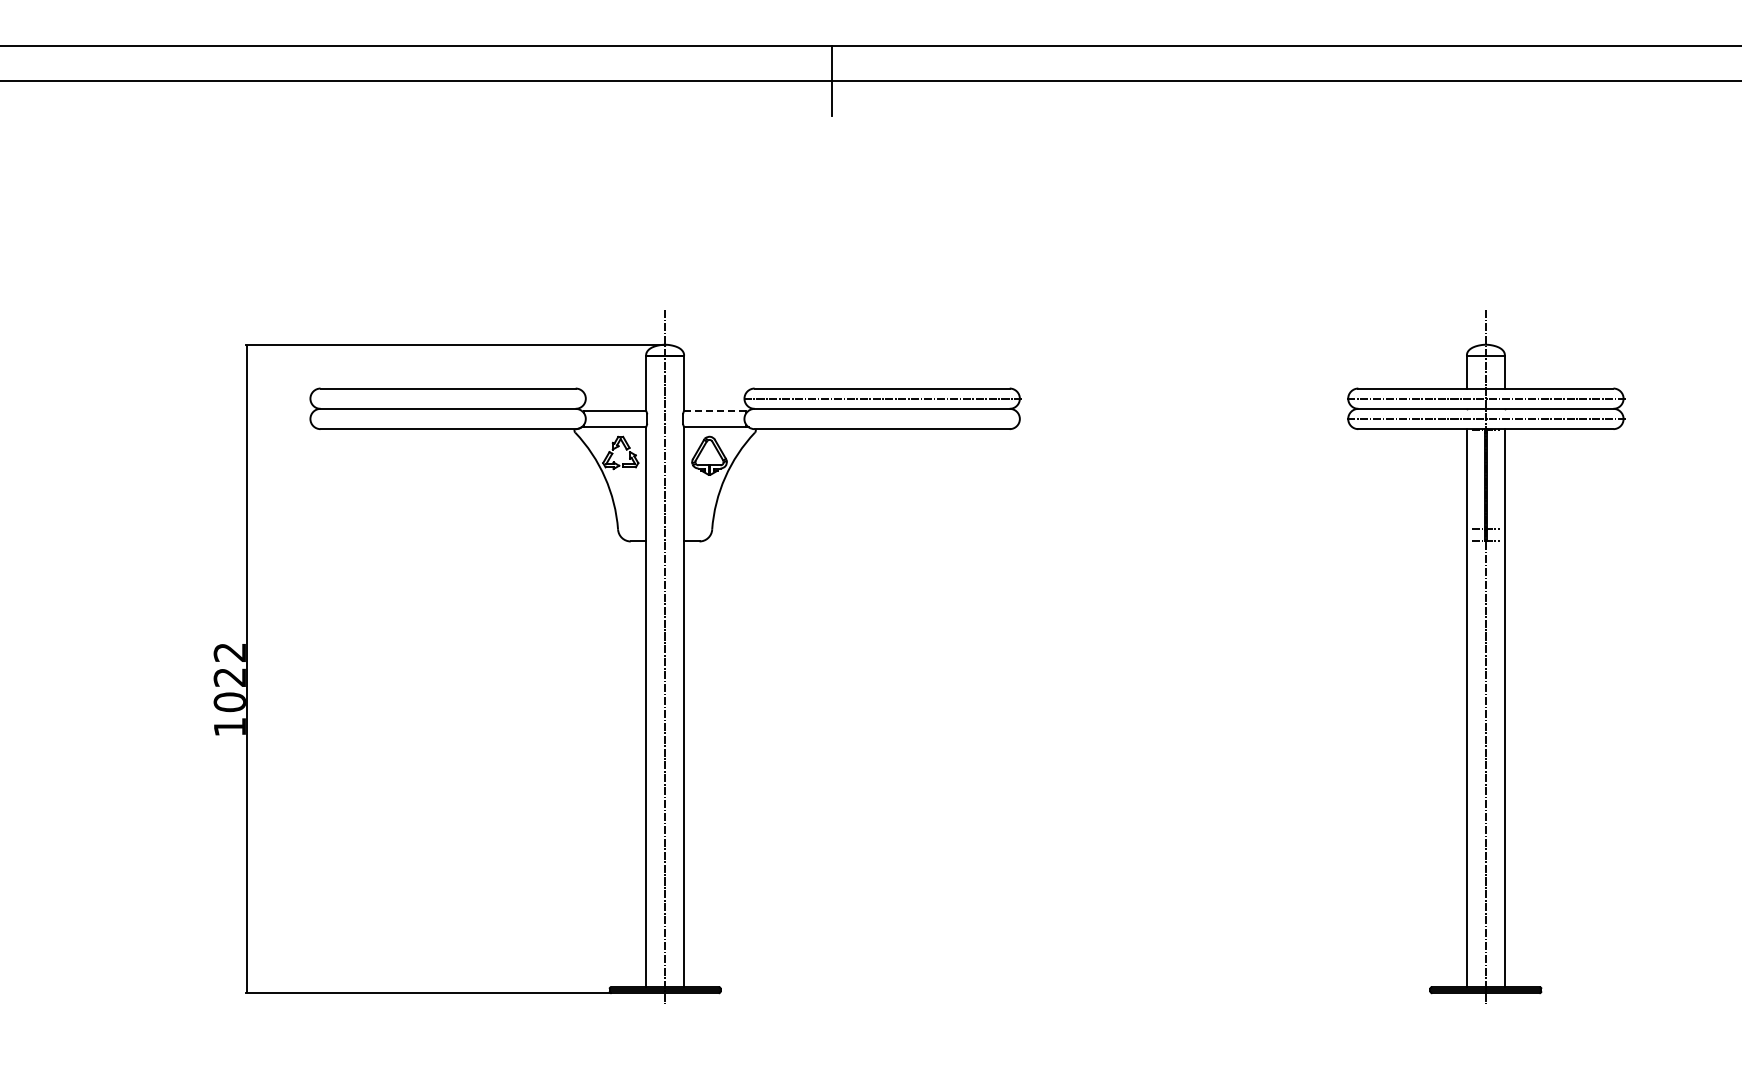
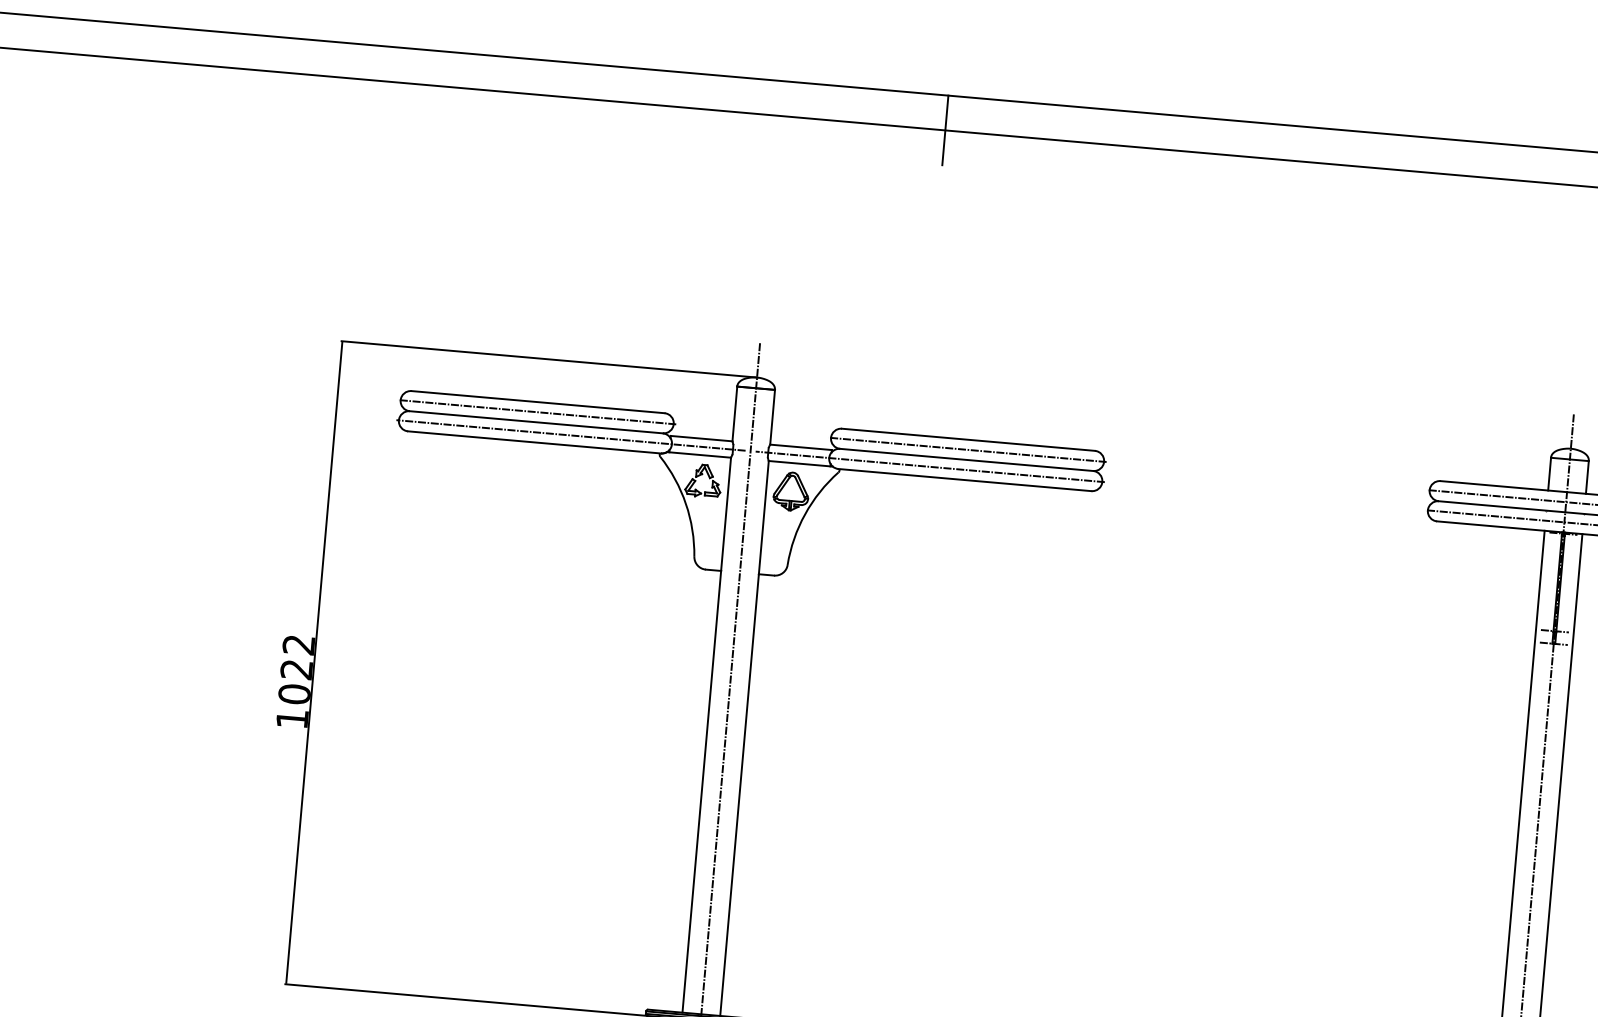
line: (447, 398) -> (536, 411), added
line: (714, 410) -> (800, 447), dashed -> solid
line: (483, 419) -> (570, 435), added
line: (846, 419) -> (930, 467), added

